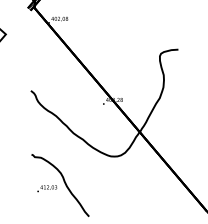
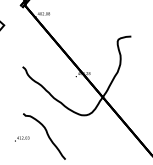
text: (47, 188) -> (22, 138), moved

